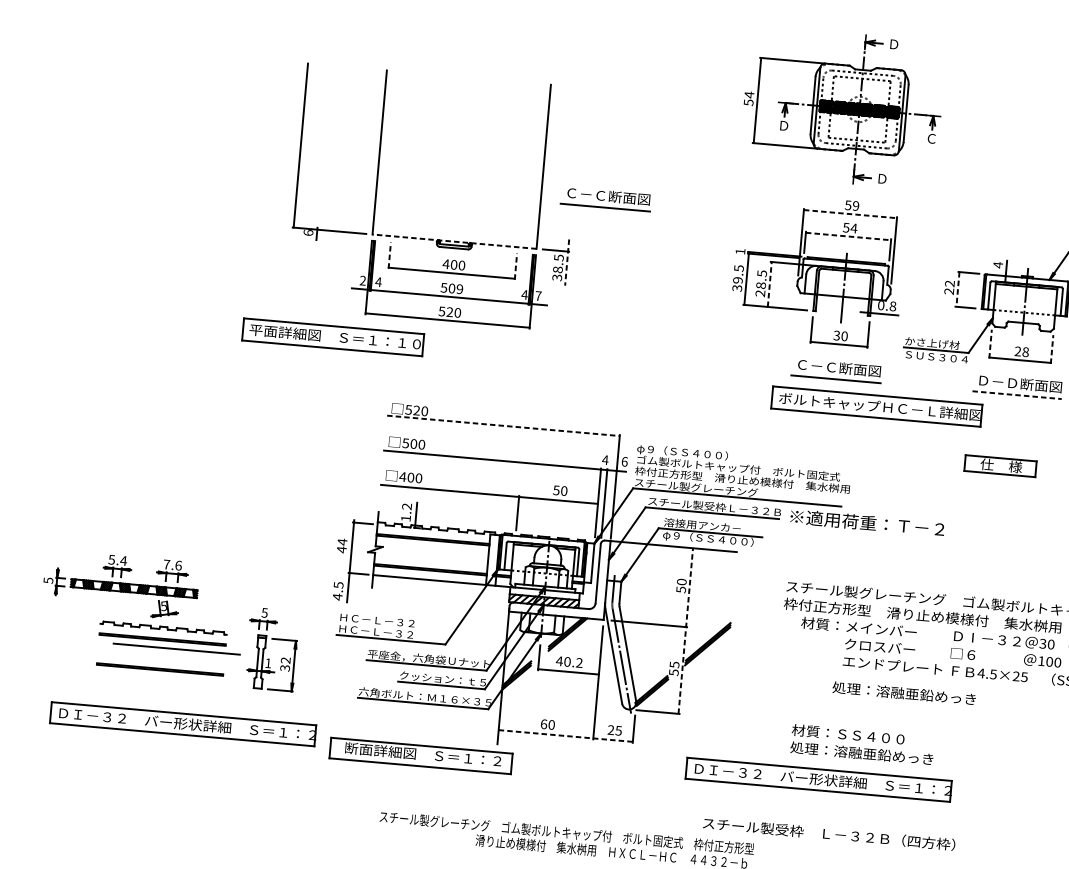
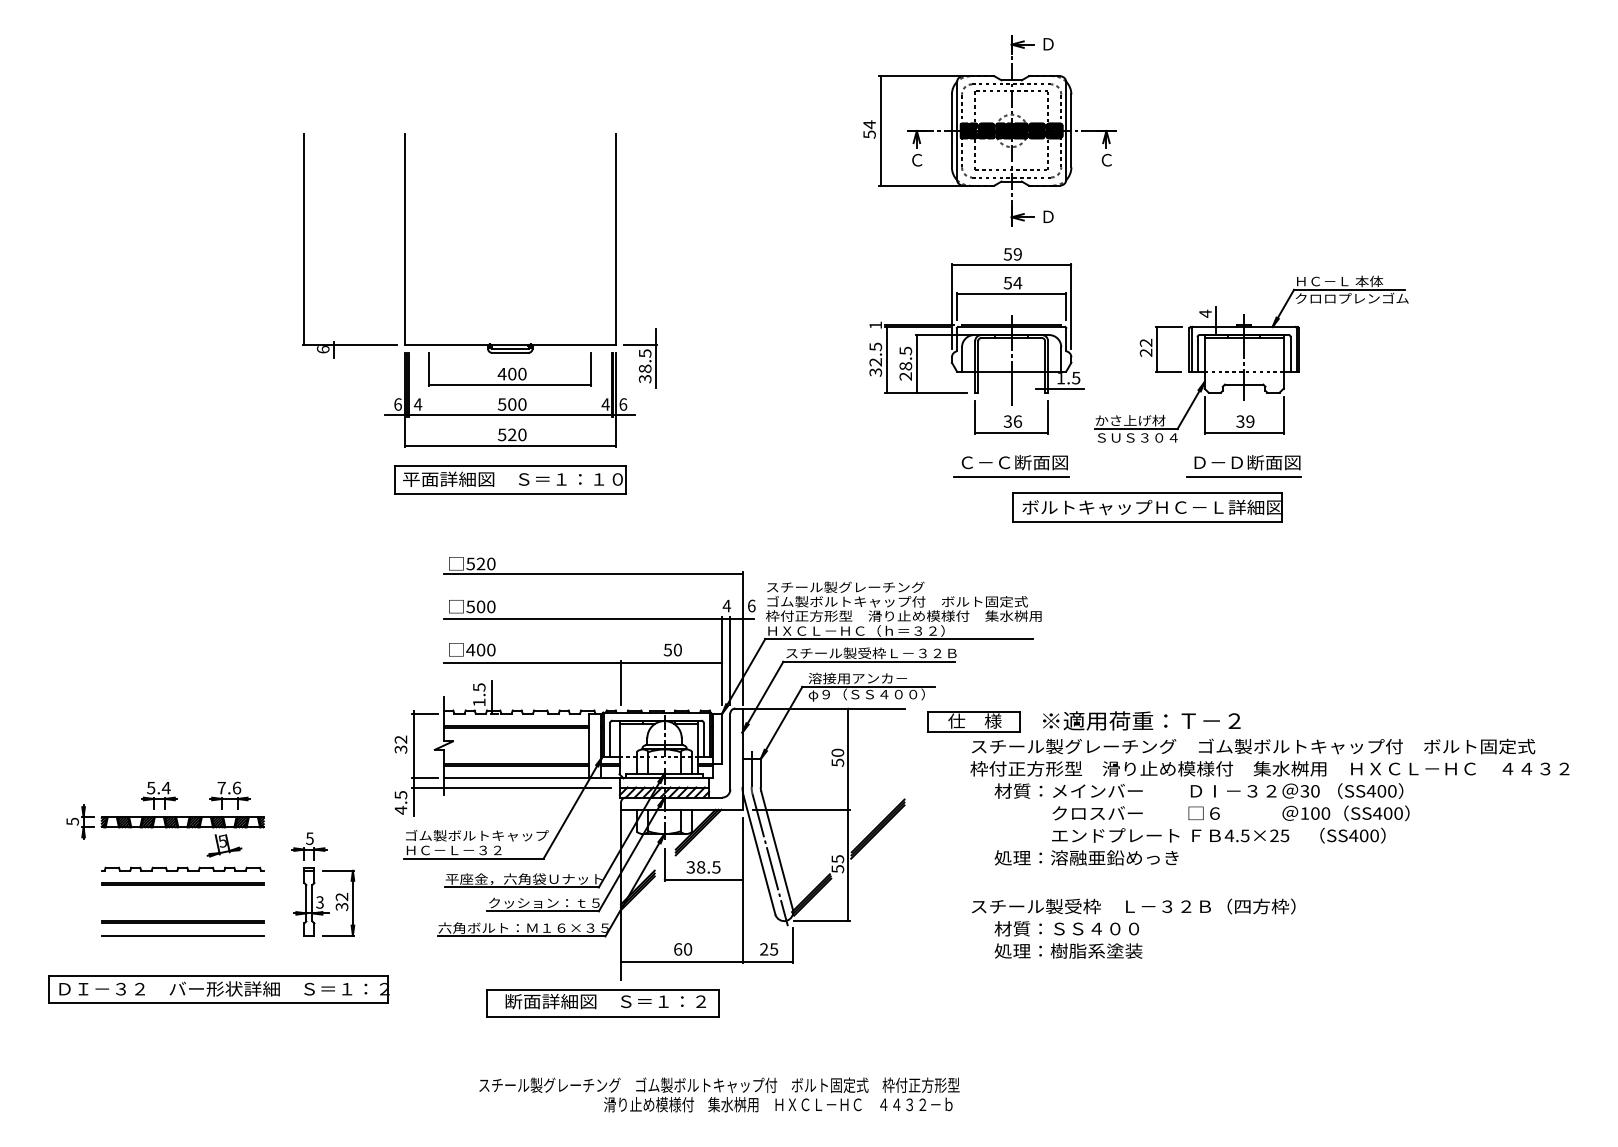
text: (784, 125) -> (917, 159), Ｄ -> Ｃ
part: (605, 199) -> (698, 273), removed
line: (850, 214) -> (1011, 265), dashed -> solid
line: (848, 236) -> (1011, 294), dashed -> solid
line: (453, 241) -> (509, 344), dashed -> solid
line: (389, 255) -> (429, 369), dashed -> solid
line: (567, 262) -> (656, 358), dashed -> solid
line: (516, 266) -> (591, 369), dashed -> solid
text: (362, 280) -> (397, 404), 2 -> 6
text: (738, 280) -> (876, 362), 39.5 -> 32.5
line: (769, 284) -> (916, 363), dashed -> solid
text: (459, 289) -> (522, 404), 509 -> 500
line: (958, 289) -> (1157, 349), dashed -> solid
text: (538, 296) -> (623, 404), 7 -> 6
text: (887, 305) -> (1068, 377), 0.8 -> 1.5
text: (844, 336) -> (1017, 421), 30 -> 36
part: (333, 337) -> (510, 479), moved
line: (990, 343) -> (1204, 414), dashed -> solid
line: (1052, 348) -> (1283, 414), dashed -> solid
text: (1021, 351) -> (1245, 421), 28 -> 39
line: (1017, 395) -> (1244, 477), dashed -> solid
part: (876, 406) -> (1147, 507), moved
line: (503, 425) -> (593, 573), dashed -> solid
text: (699, 453) -> (845, 587), φ９（ＳＳ４００） -> スチール製グレーチング
part: (1000, 466) -> (973, 721), moved
text: (703, 487) -> (855, 630), スチール製グレーチング -> ＨＸＣＬ－ＨＣ（ｈ＝３２）
text: (407, 506) -> (479, 687), 1.2 -> 1.5
text: (867, 522) -> (1141, 720), moved
text: (341, 545) -> (400, 744), 44 -> 32
part: (120, 585) -> (165, 819), moved
line: (425, 586) -> (511, 787), added
text: (395, 621) -> (477, 835), ＨＣ－Ｌ－３２ -> ゴム製ボルトキャップ
line: (685, 630) -> (848, 814), dashed -> solid
line: (176, 649) -> (182, 935), moved
text: (569, 662) -> (703, 867), 40.2 -> 38.5
text: (267, 663) -> (319, 902), 1 -> 3
text: (904, 693) -> (1086, 857), moved
line: (566, 735) -> (707, 961), dashed -> solid
text: (883, 754) -> (1113, 950), 処理：溶融亜鉛めっき -> 処理：樹脂系塗装
part: (420, 755) -> (602, 1003), moved
part: (818, 779) -> (1034, 989), removed
text: (829, 834) -> (1133, 906), moved

